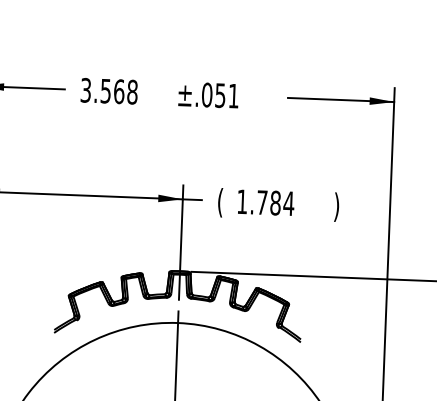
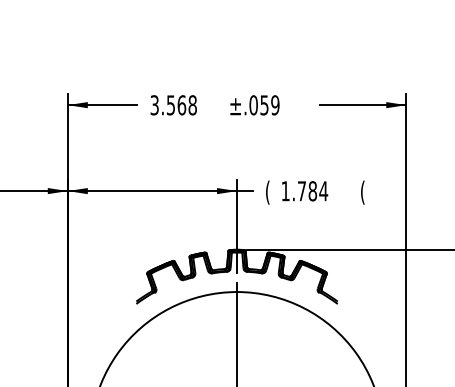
text: (233, 96) -> (275, 105), ±.051 -> ±.059
text: (336, 207) -> (362, 192), ) -> (

